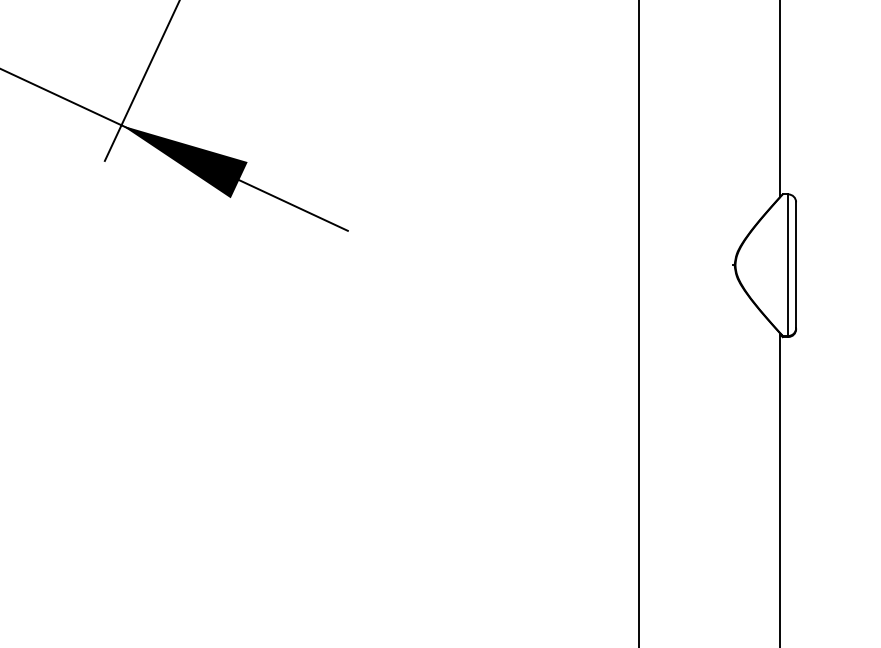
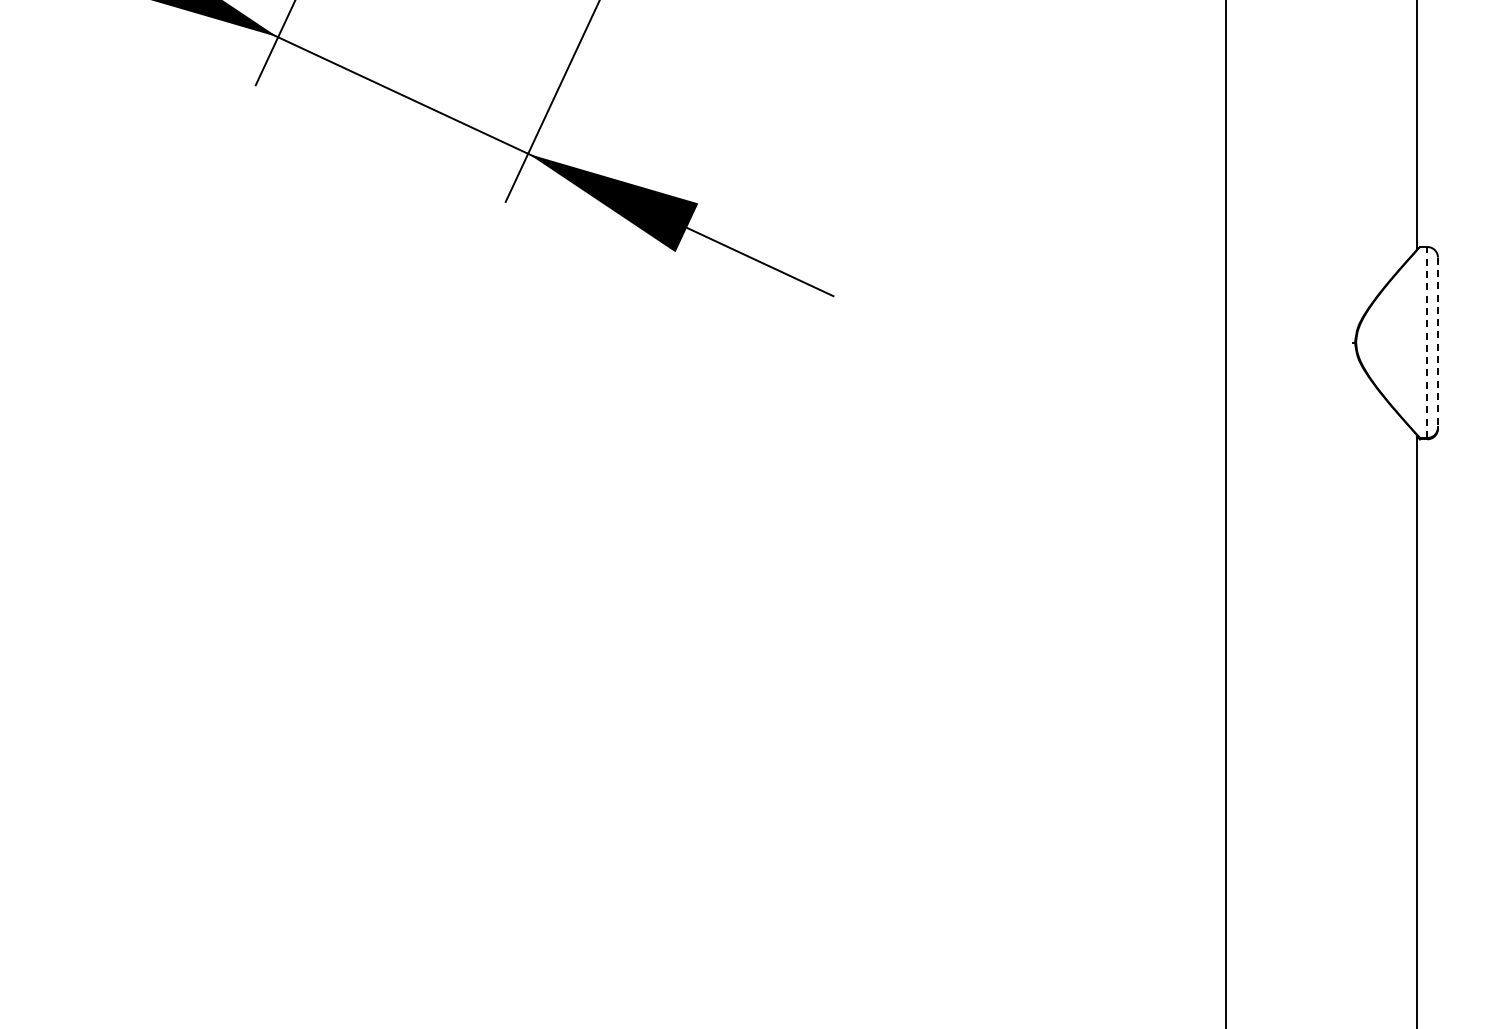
line: (788, 265) -> (1427, 342), solid -> dashed
line: (795, 265) -> (1437, 342), solid -> dashed

